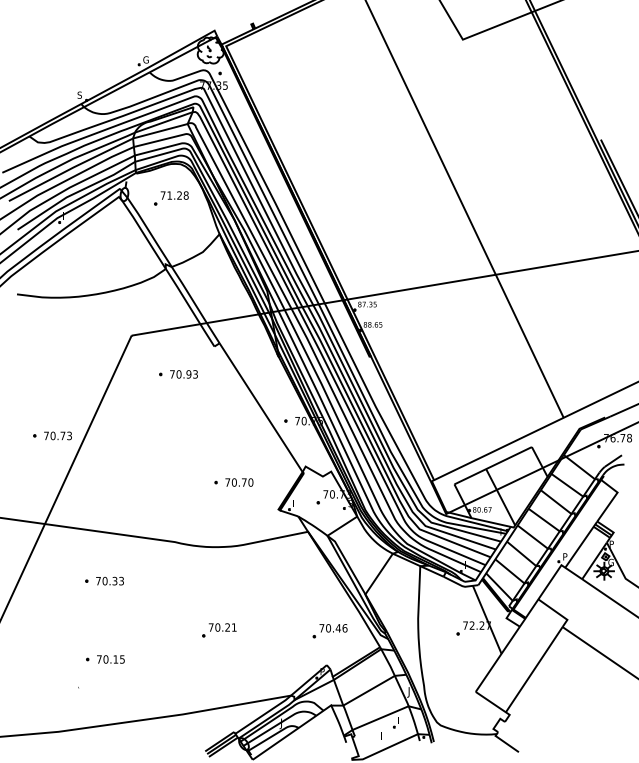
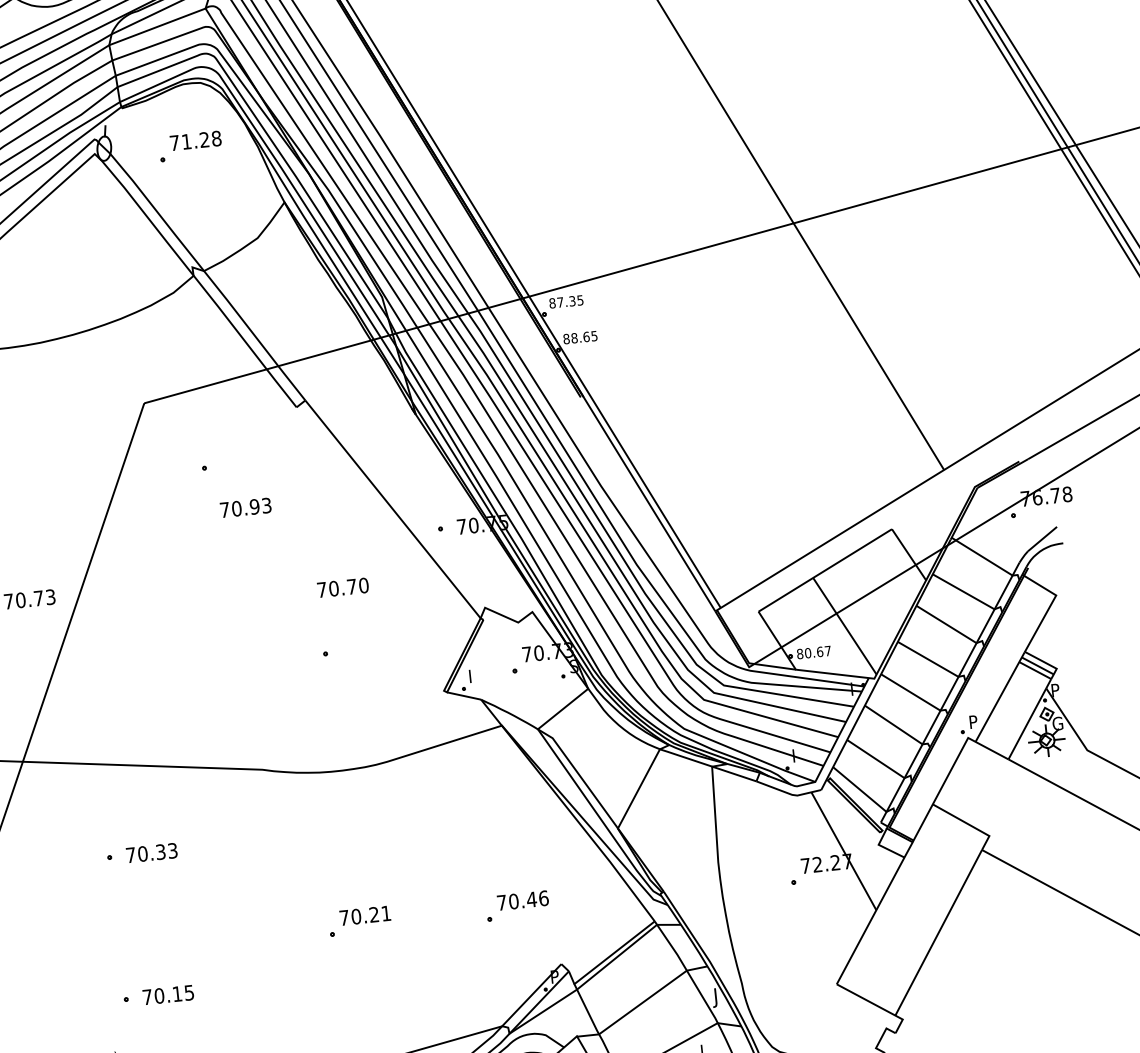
text: (183, 374) -> (244, 508), moved
text: (239, 482) -> (343, 587), moved
part: (329, 631) -> (516, 907), moved

